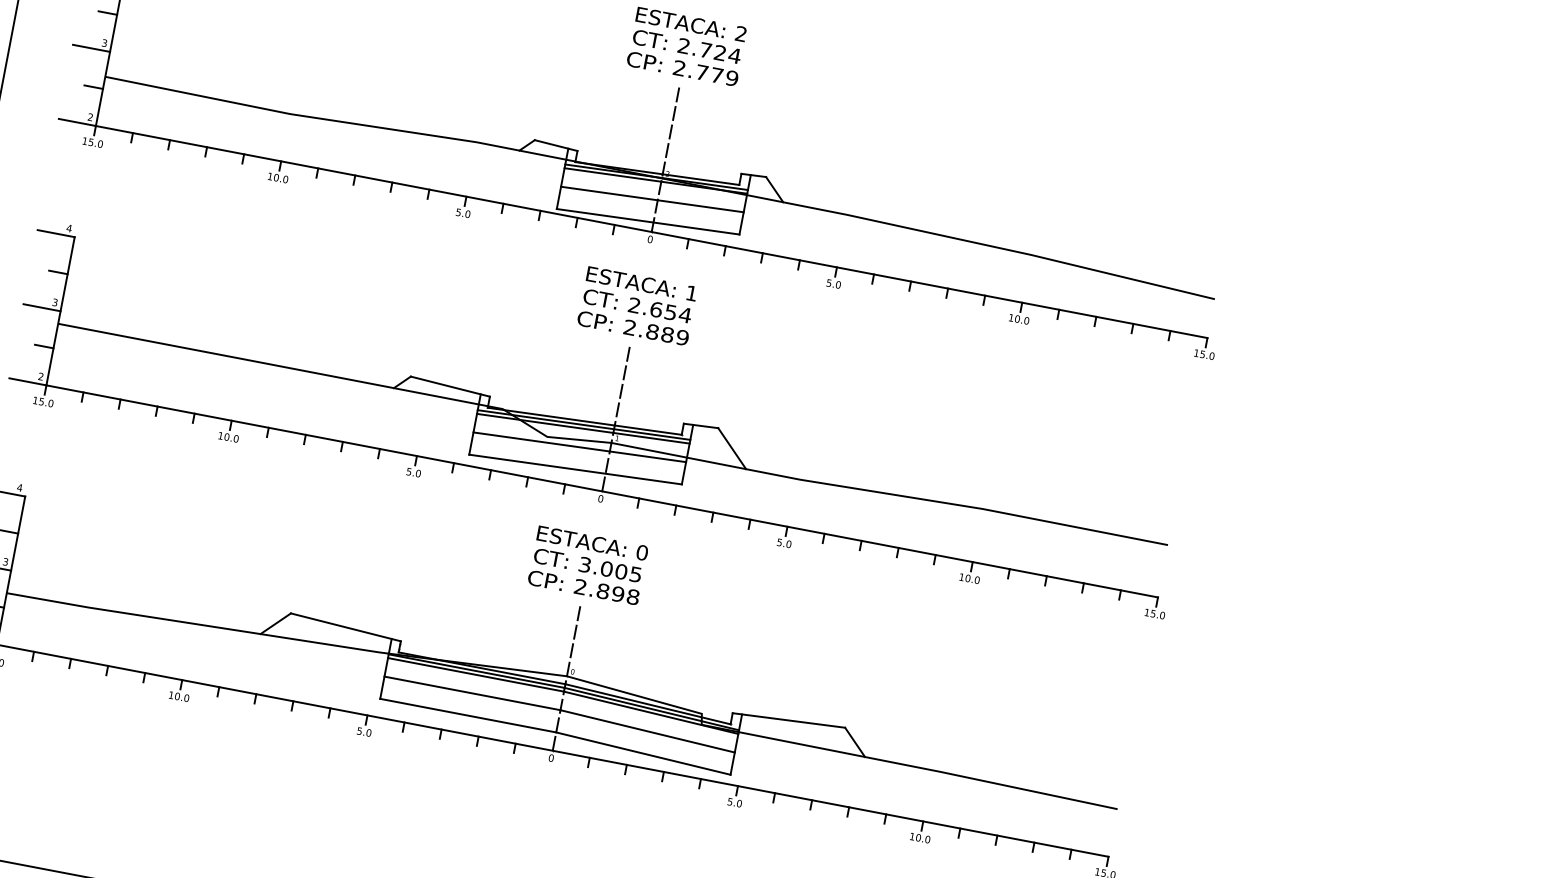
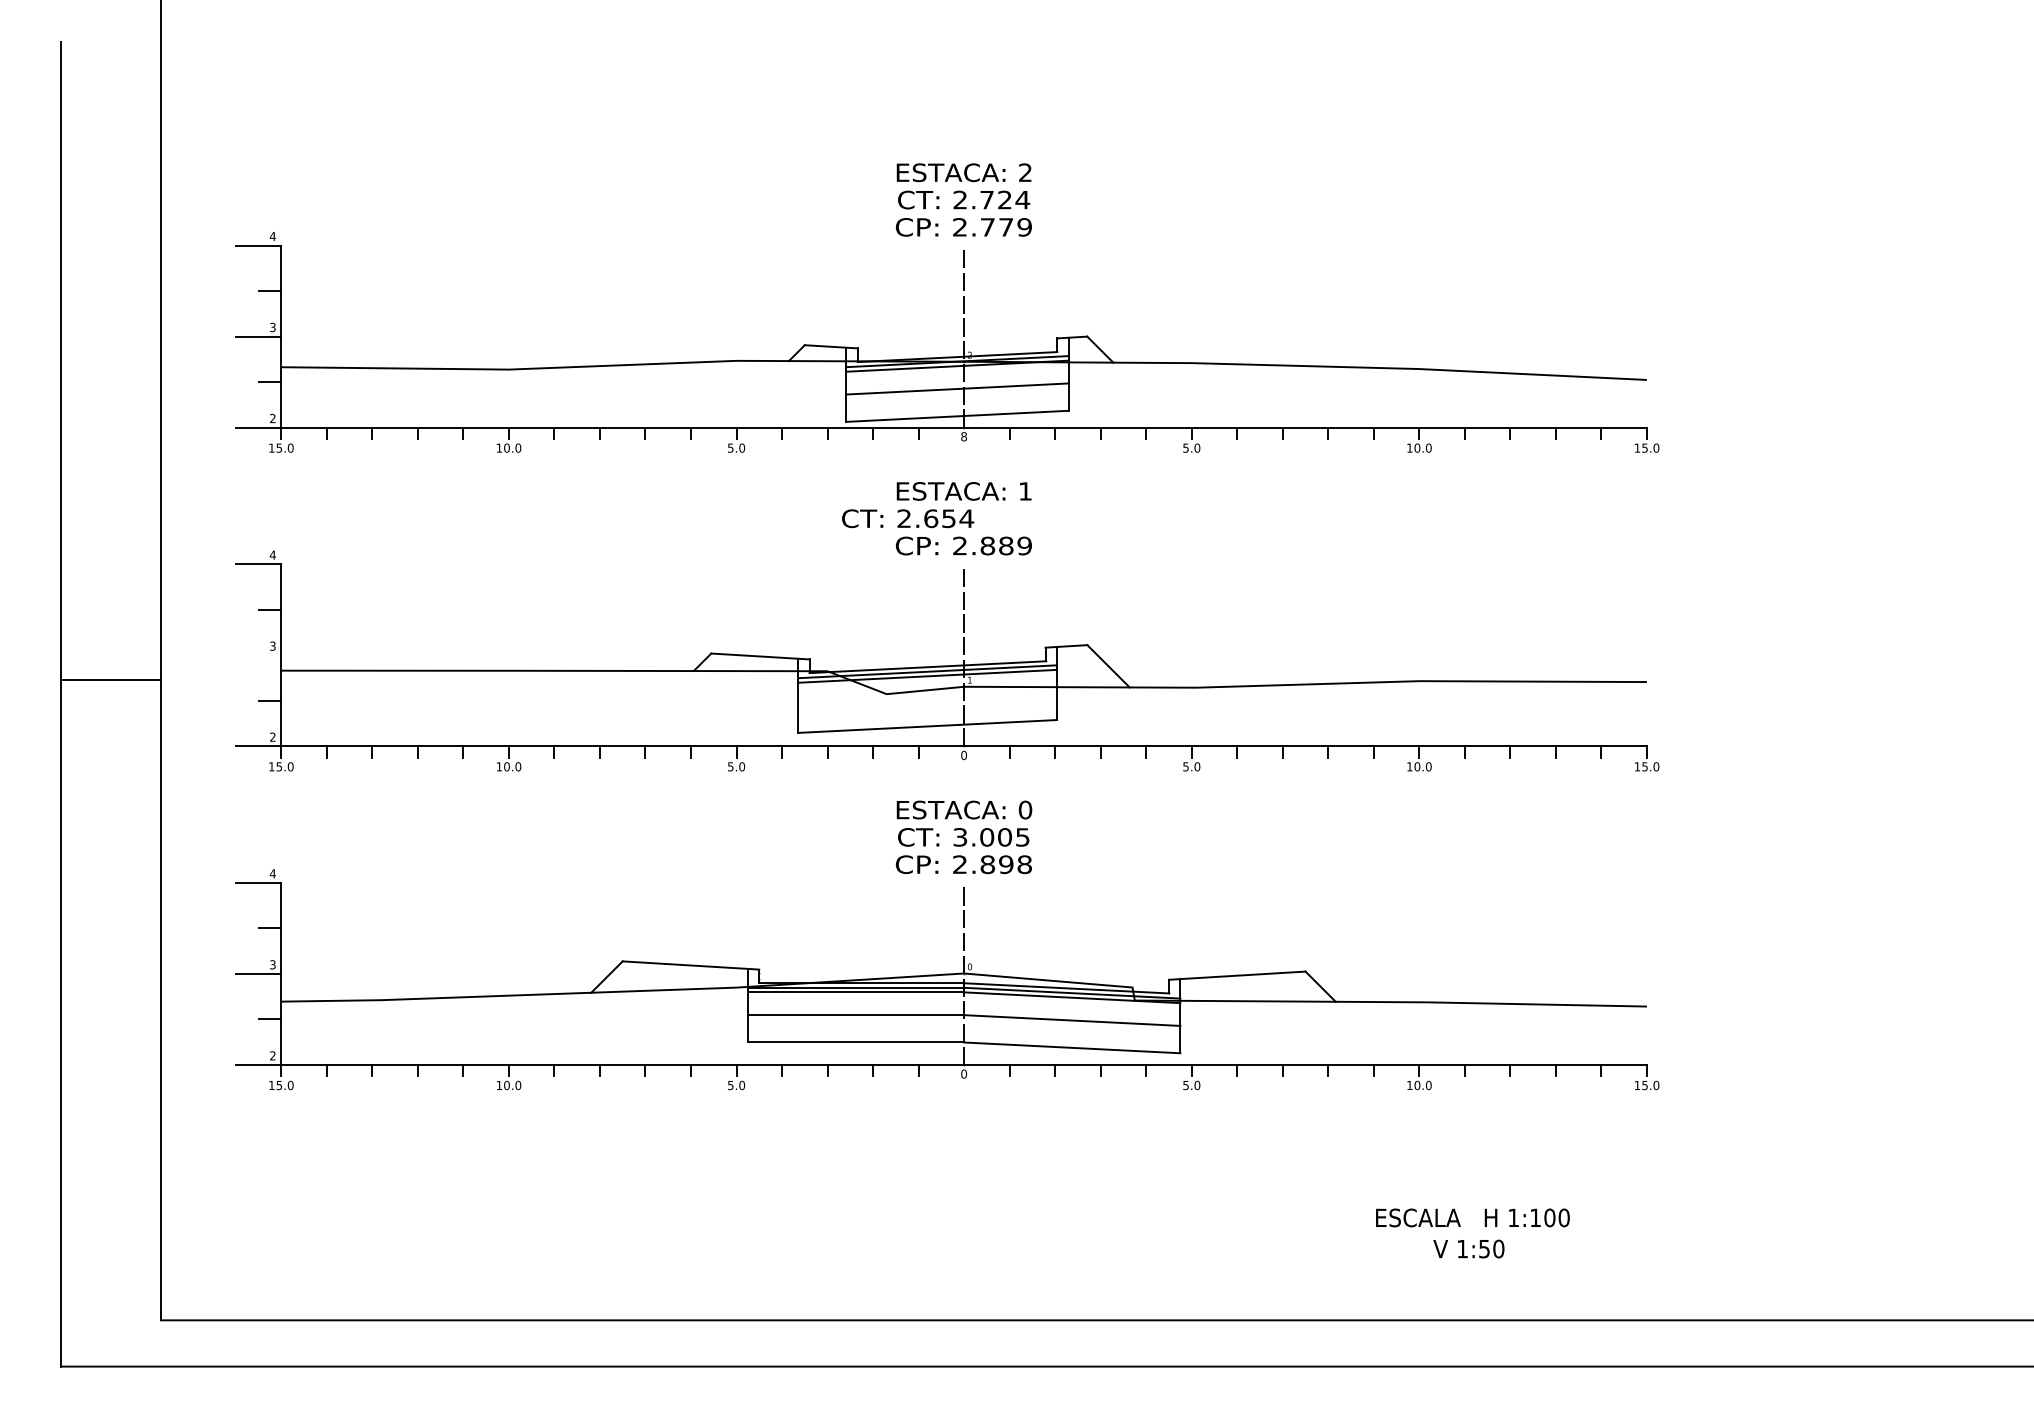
text: (650, 239) -> (964, 436), 0 -> 8
text: (637, 306) -> (908, 518), moved
line: (42, 307) -> (258, 655), removed
line: (579, 446) -> (927, 698), removed

